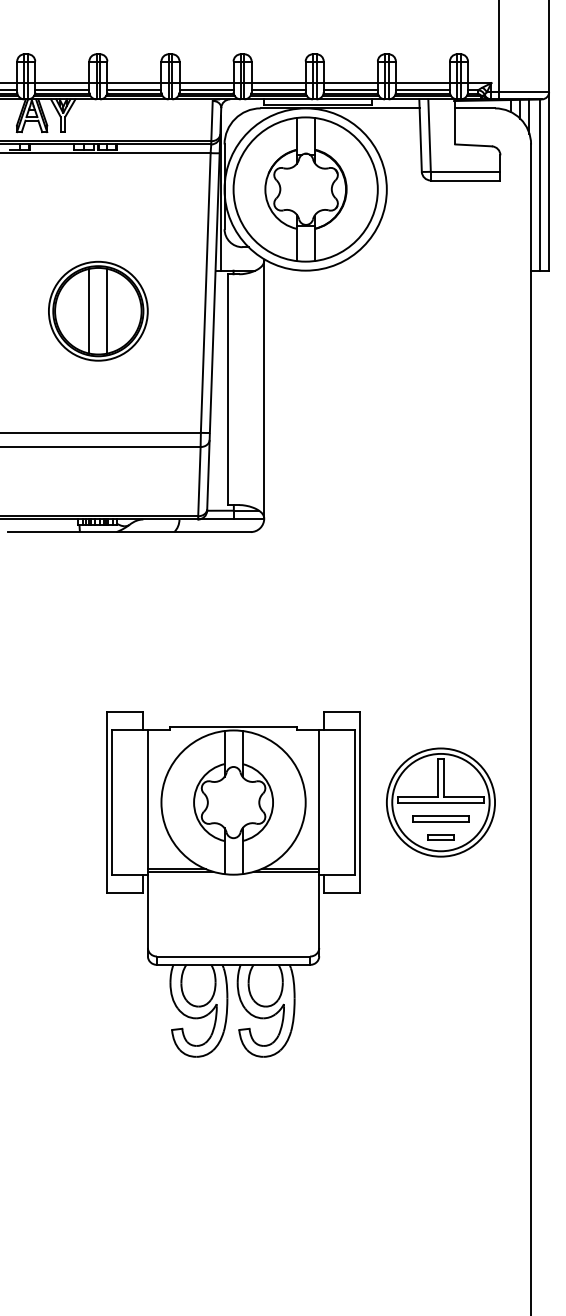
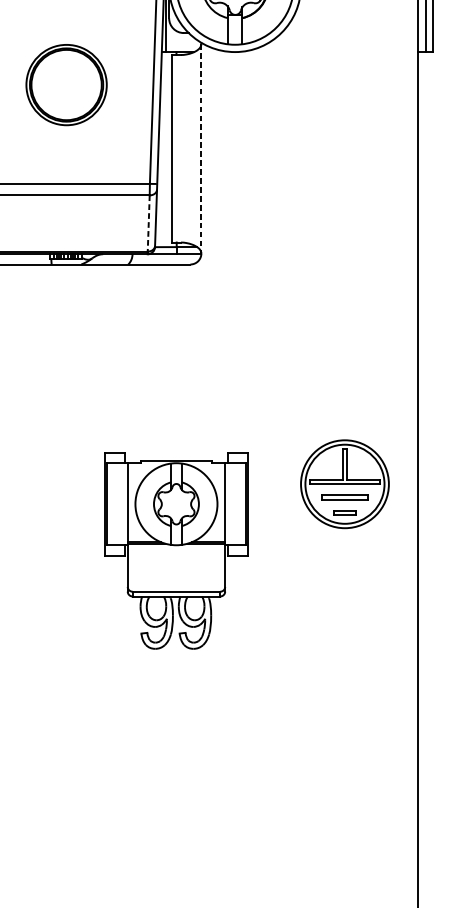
line: (89, 310) -> (59, 84), removed
line: (107, 310) -> (74, 84), removed
line: (264, 389) -> (201, 148), solid -> dashed
line: (199, 481) -> (148, 223), solid -> dashed
part: (233, 884) -> (176, 550), size x0.7

